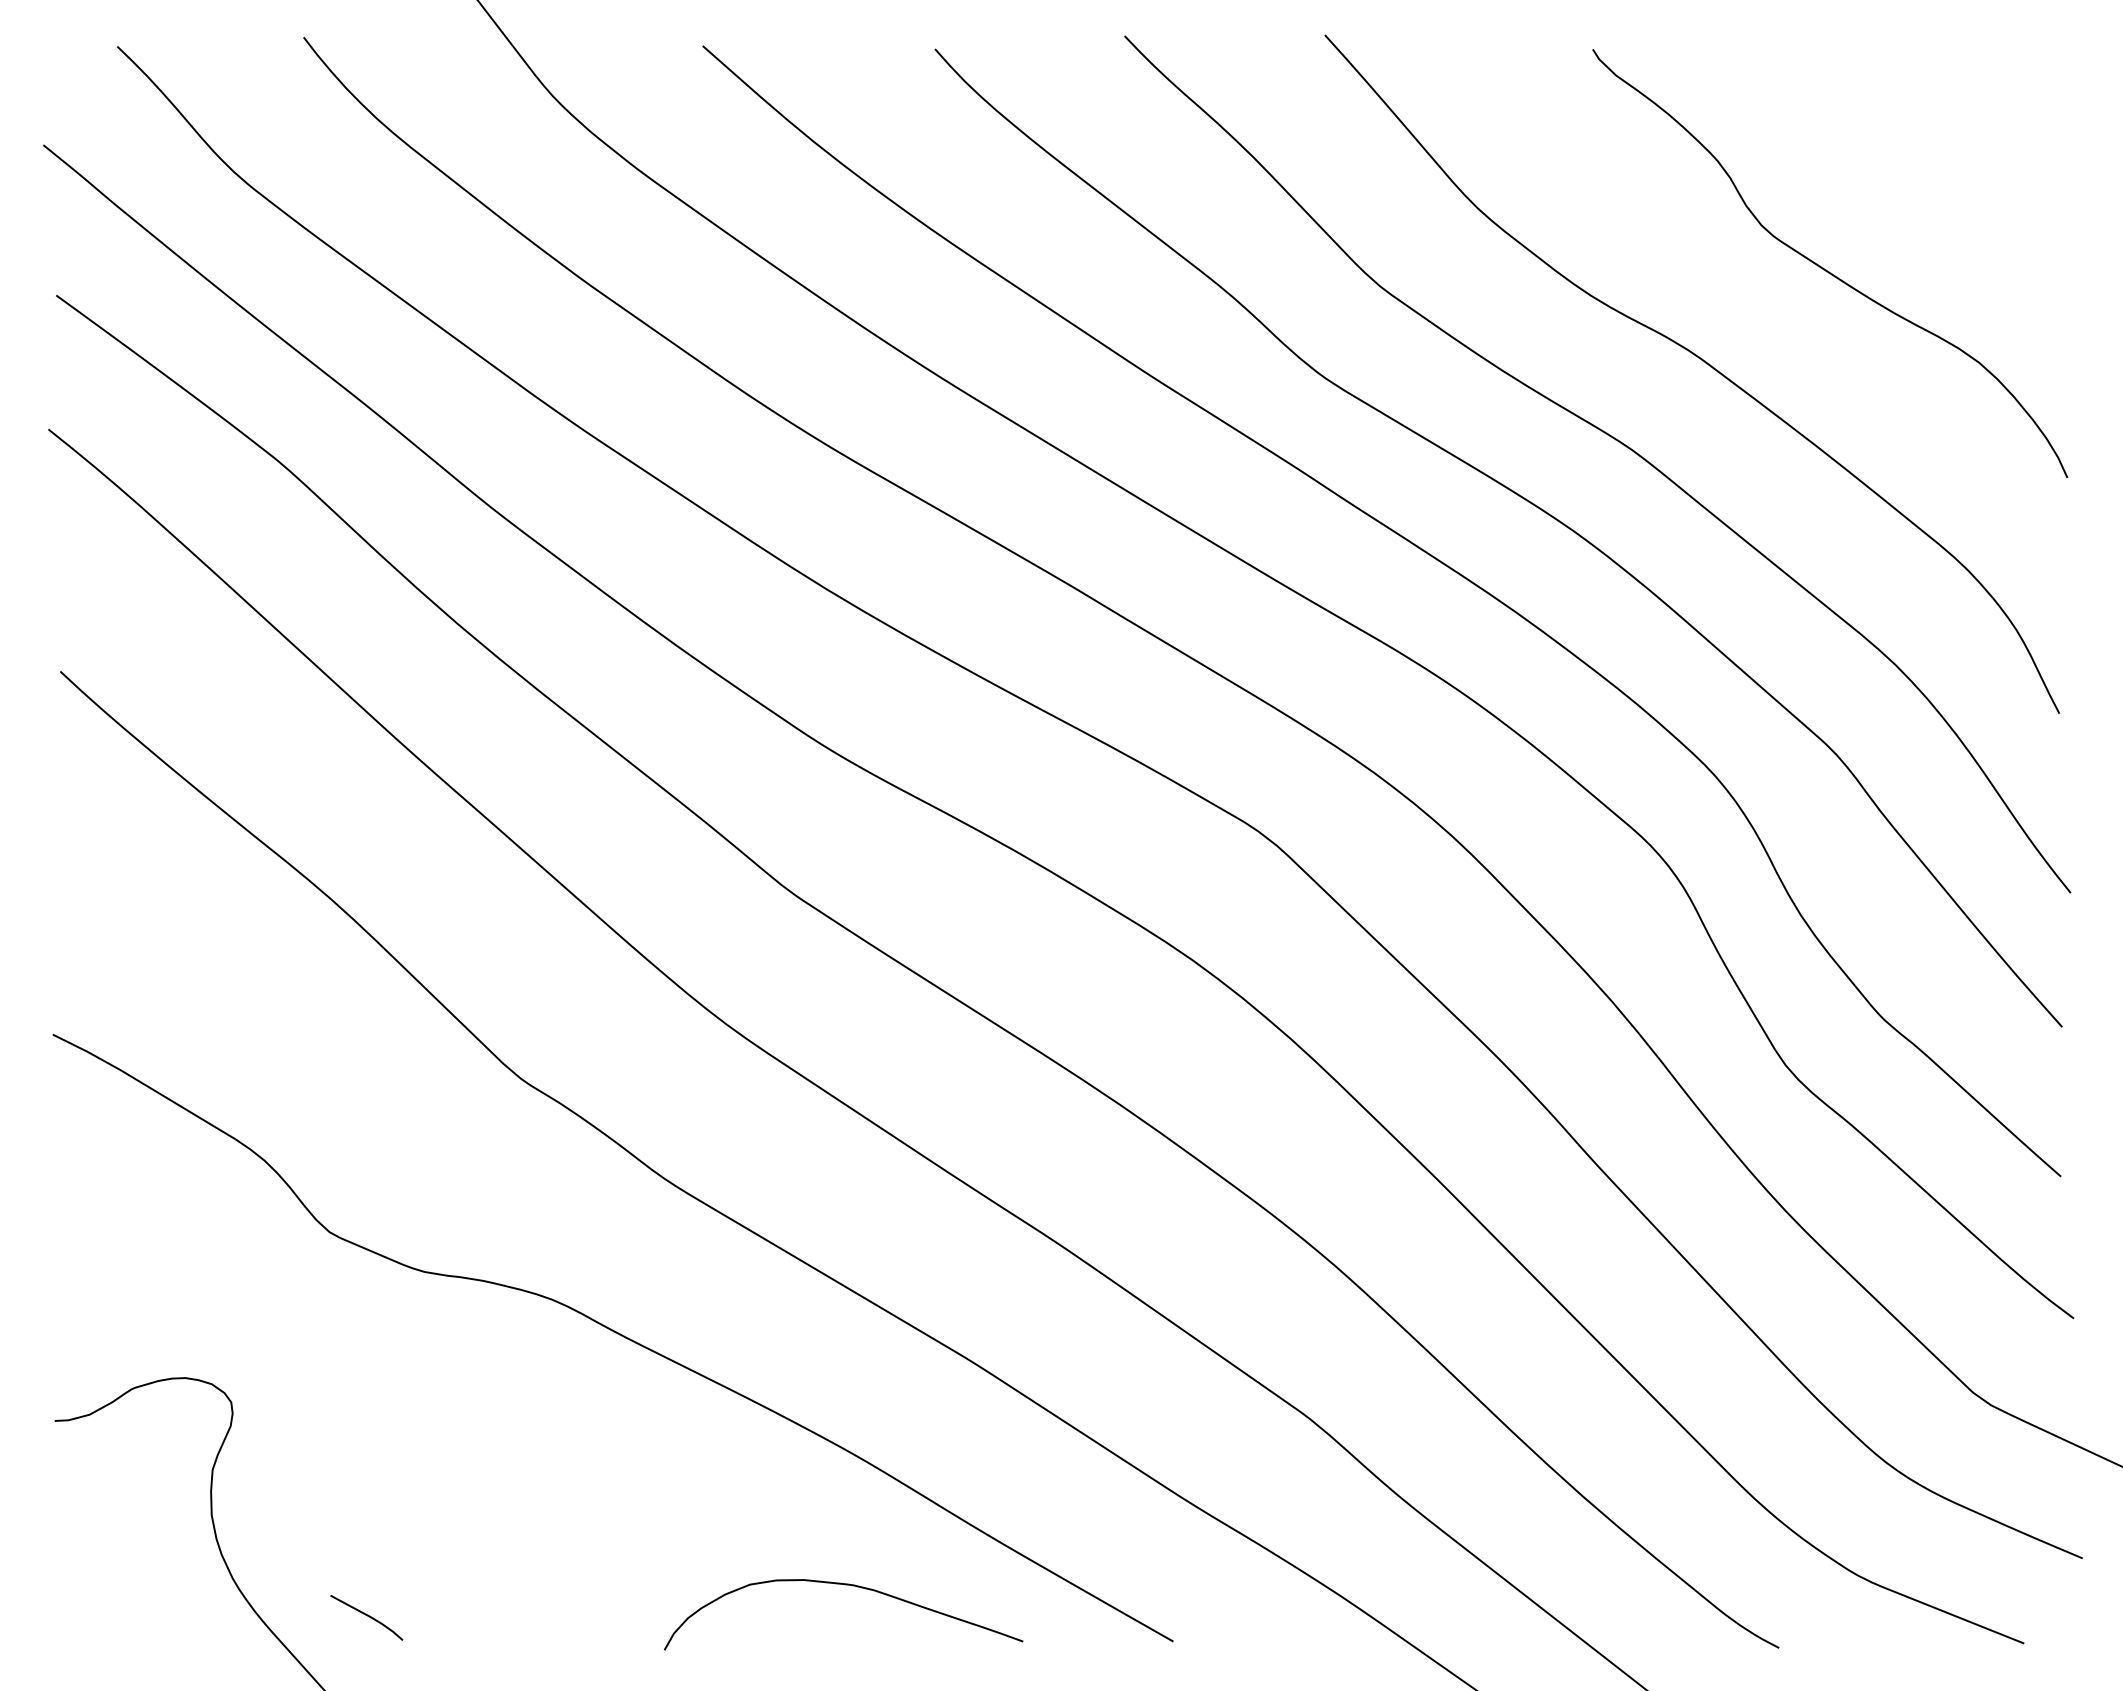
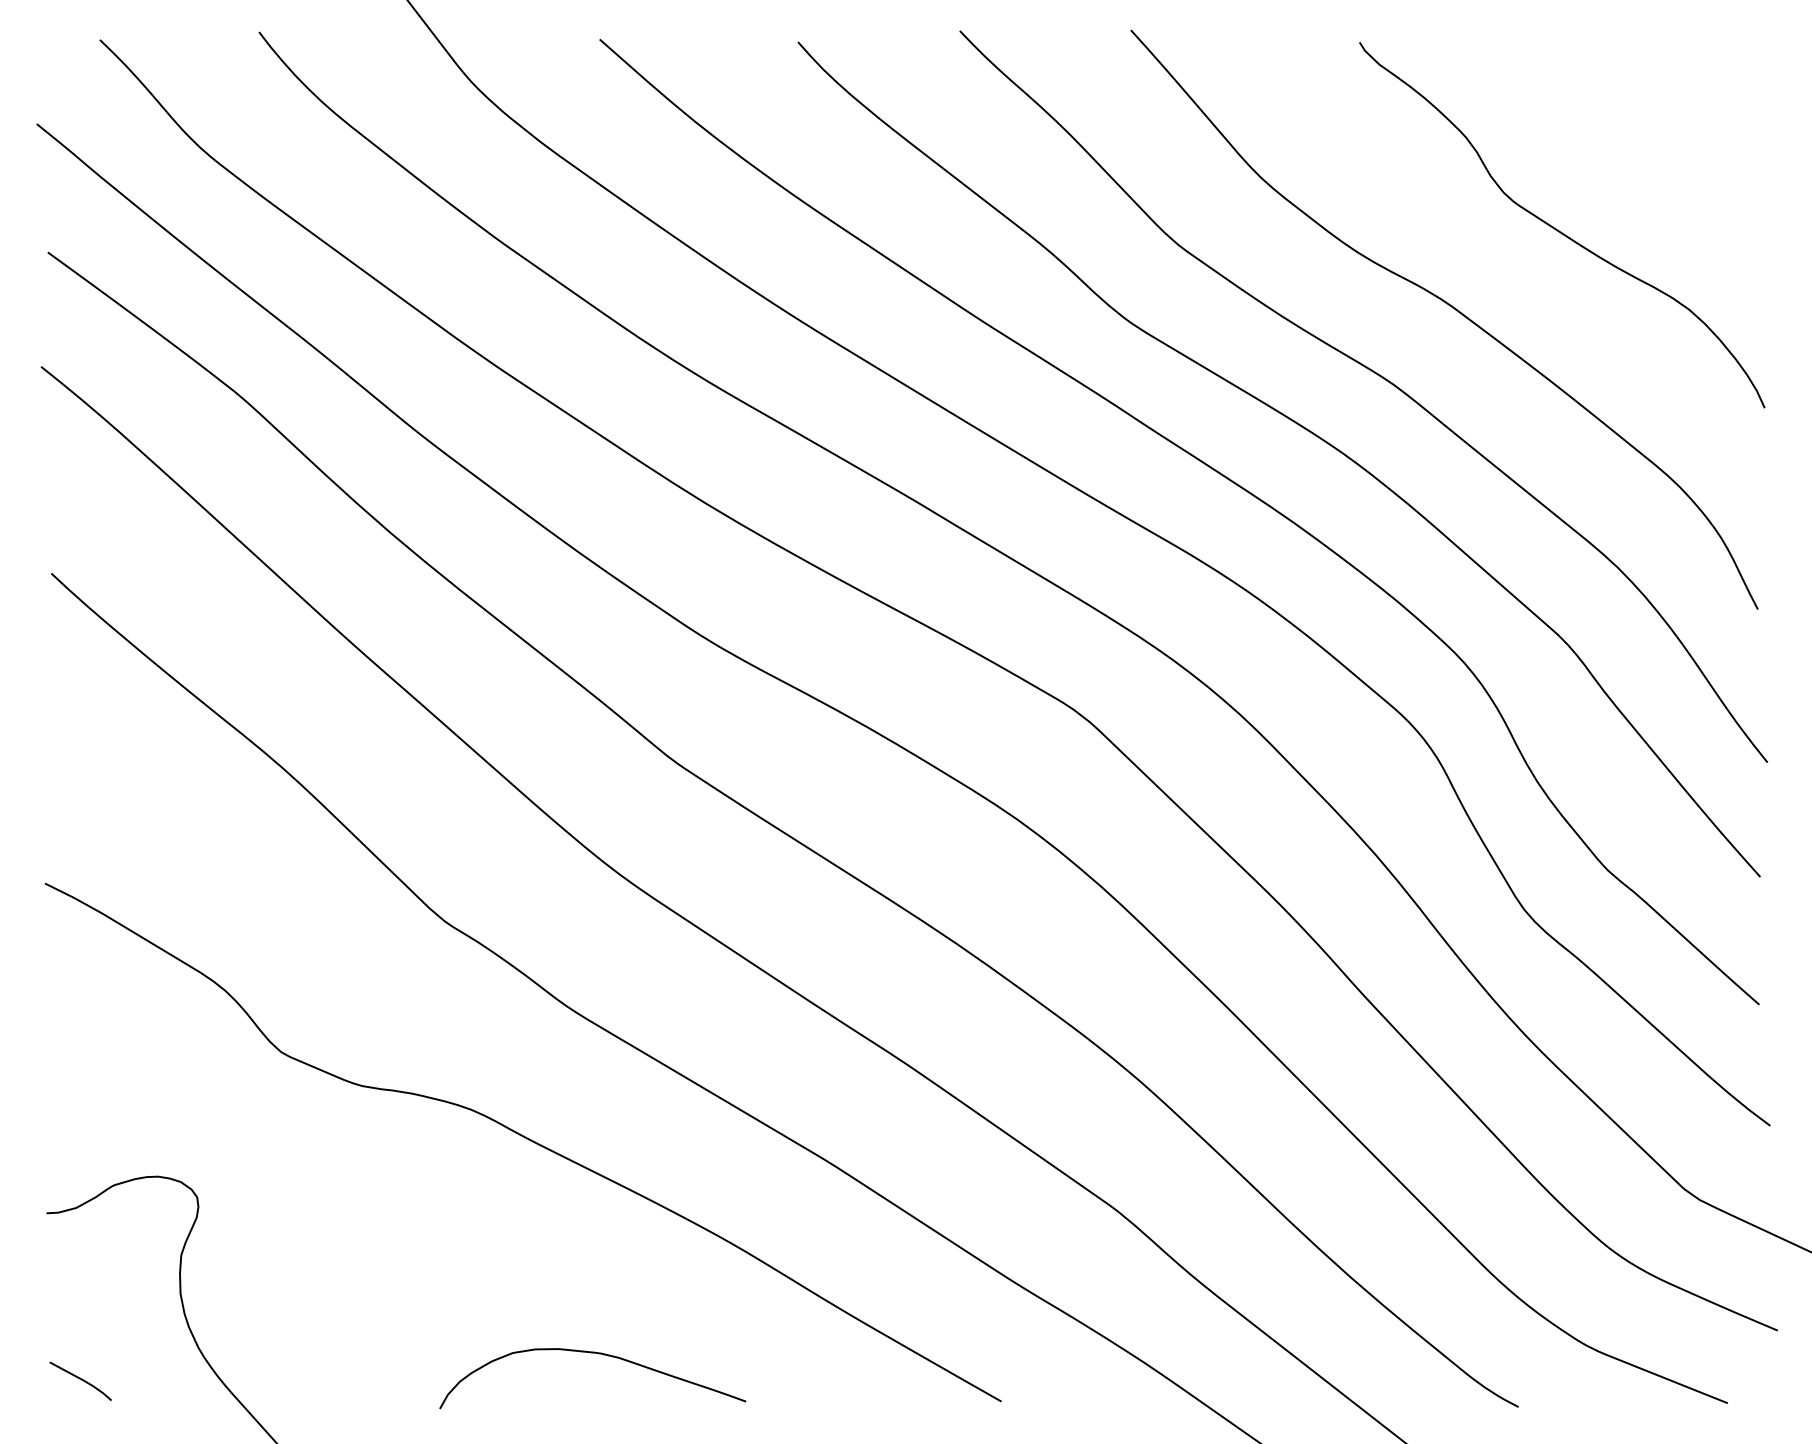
curve: (845, 1585) -> (594, 1353), moved
curve: (367, 1616) -> (81, 1380), moved

